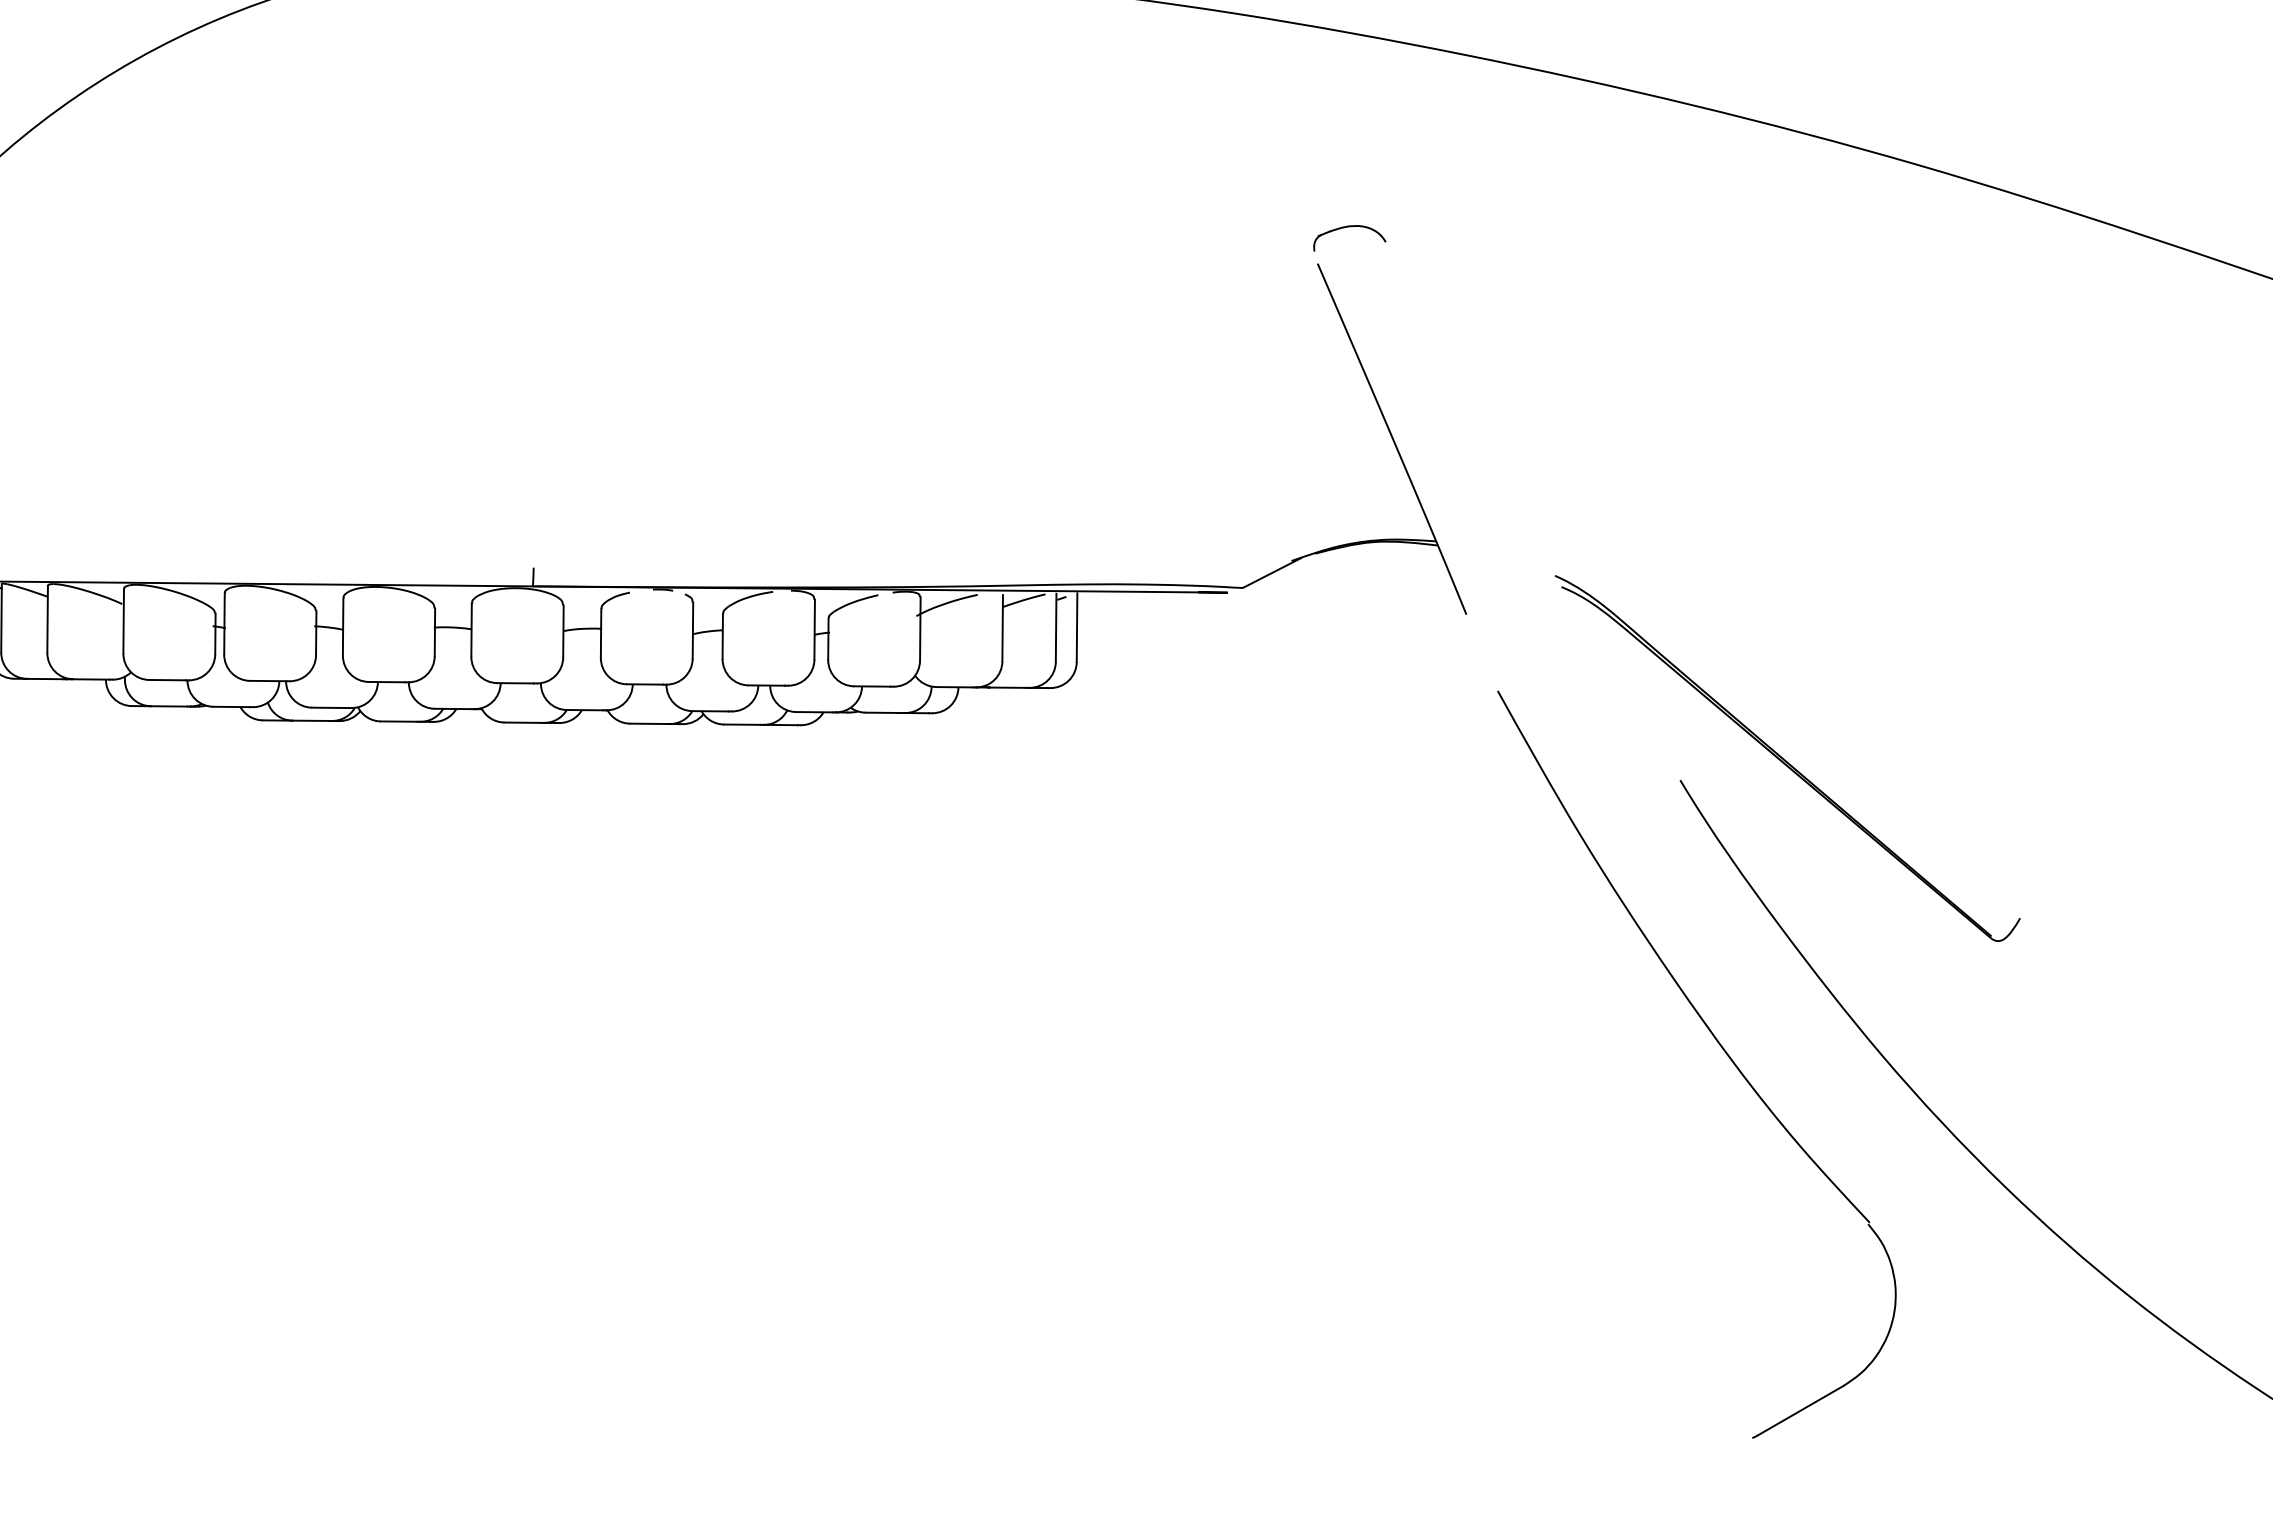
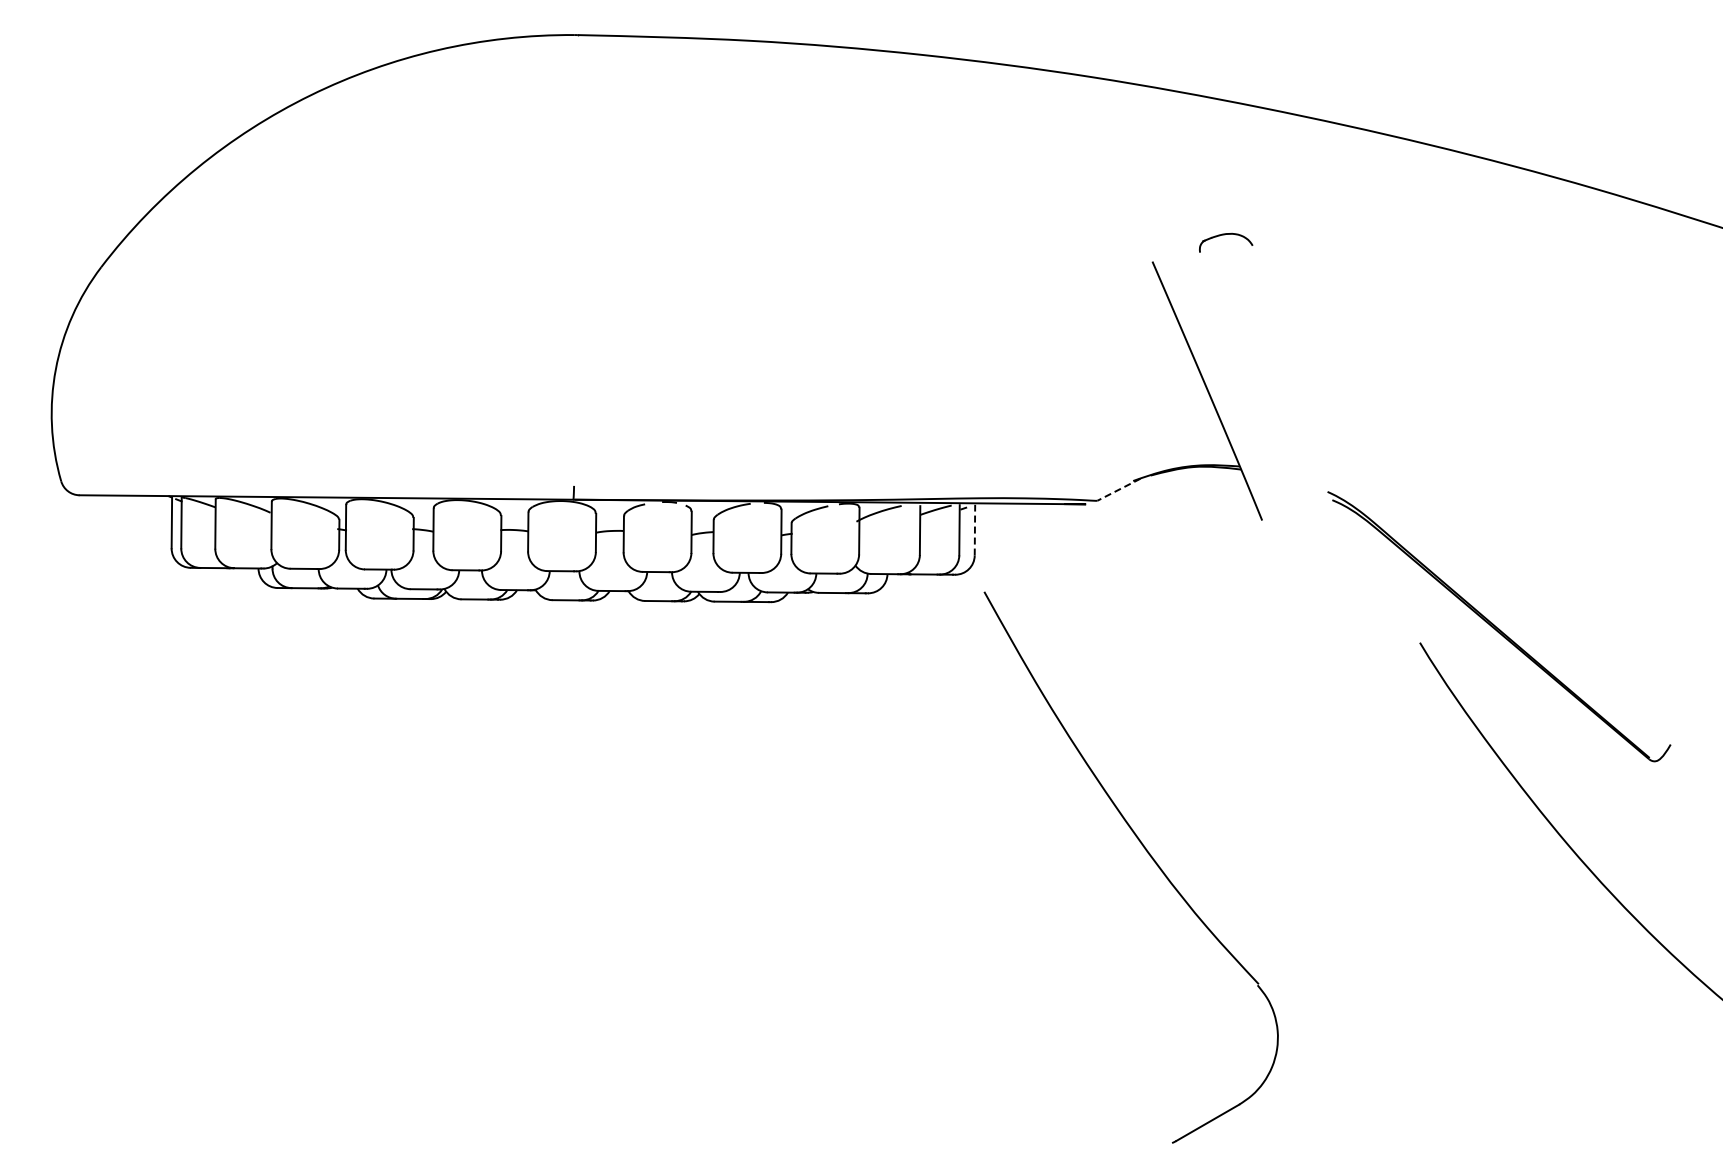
part: (1348, 228) -> (1225, 235), moved
line: (1271, 572) -> (1118, 489), solid -> dashed
line: (1076, 626) -> (974, 529), solid -> dashed
part: (1718, 1045) -> (1147, 853), moved

